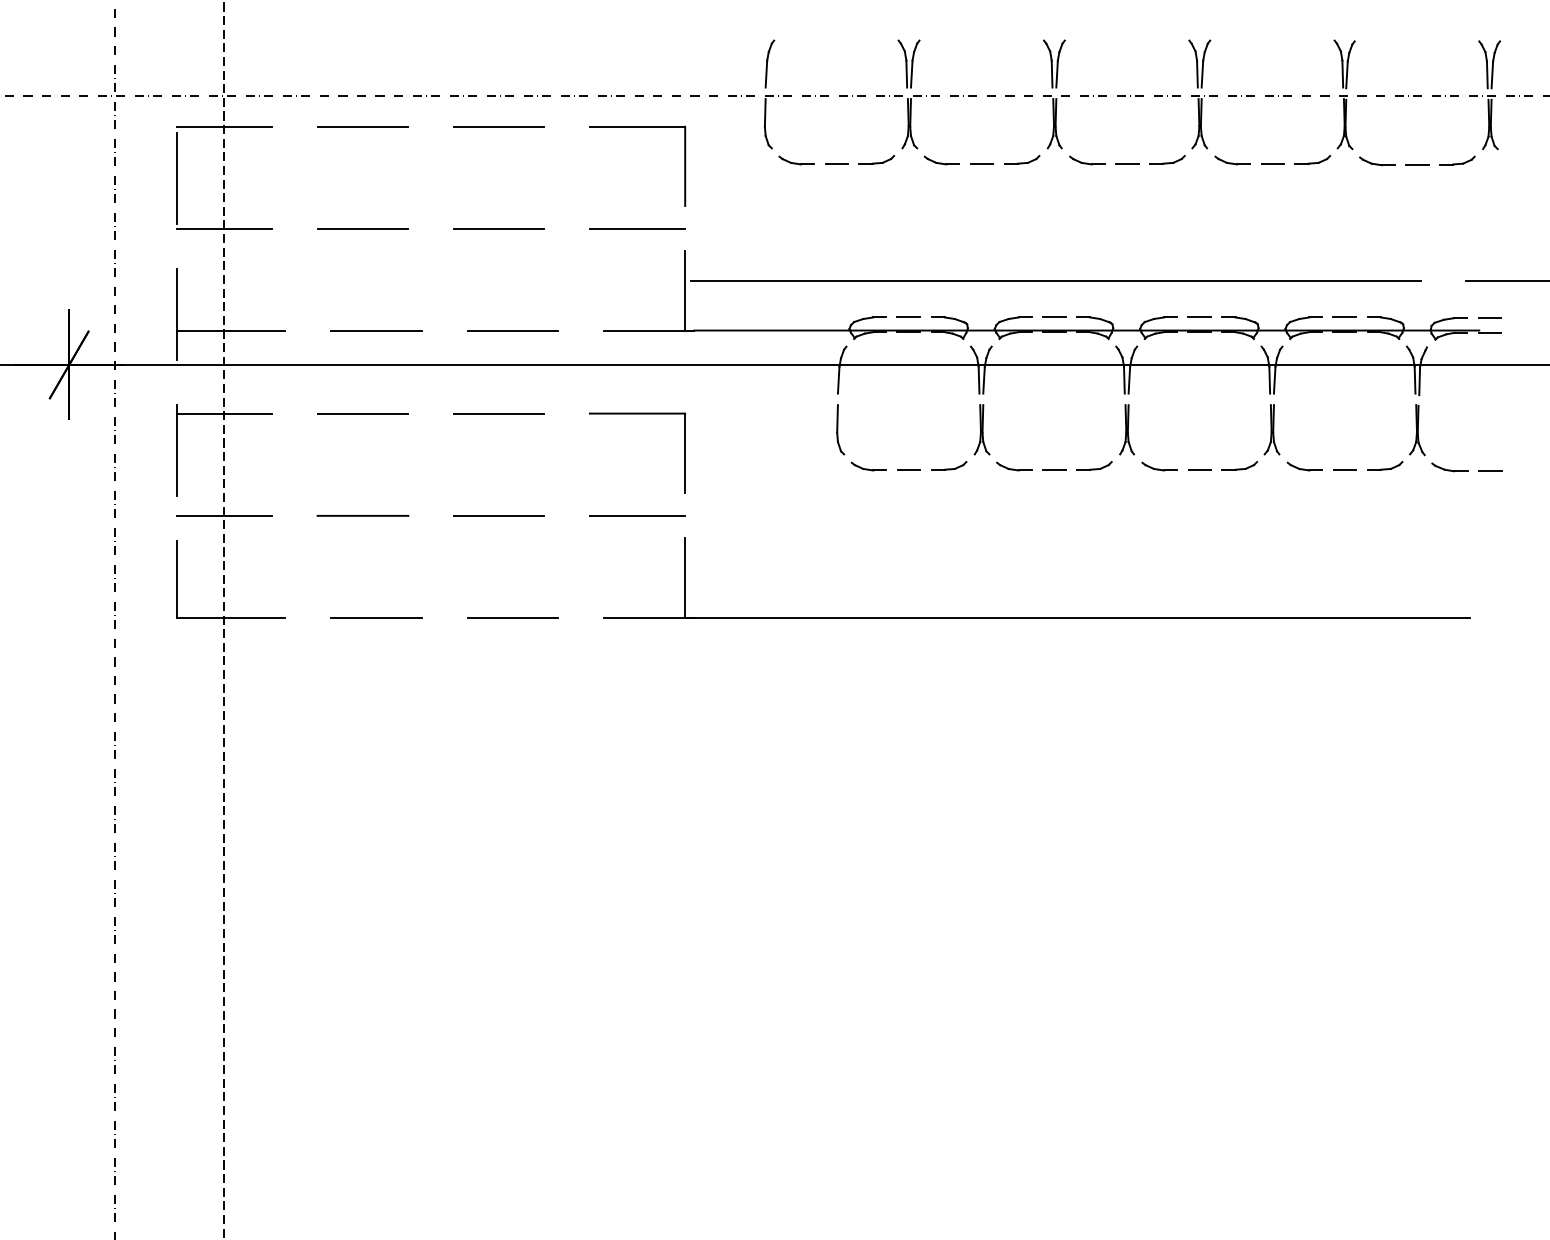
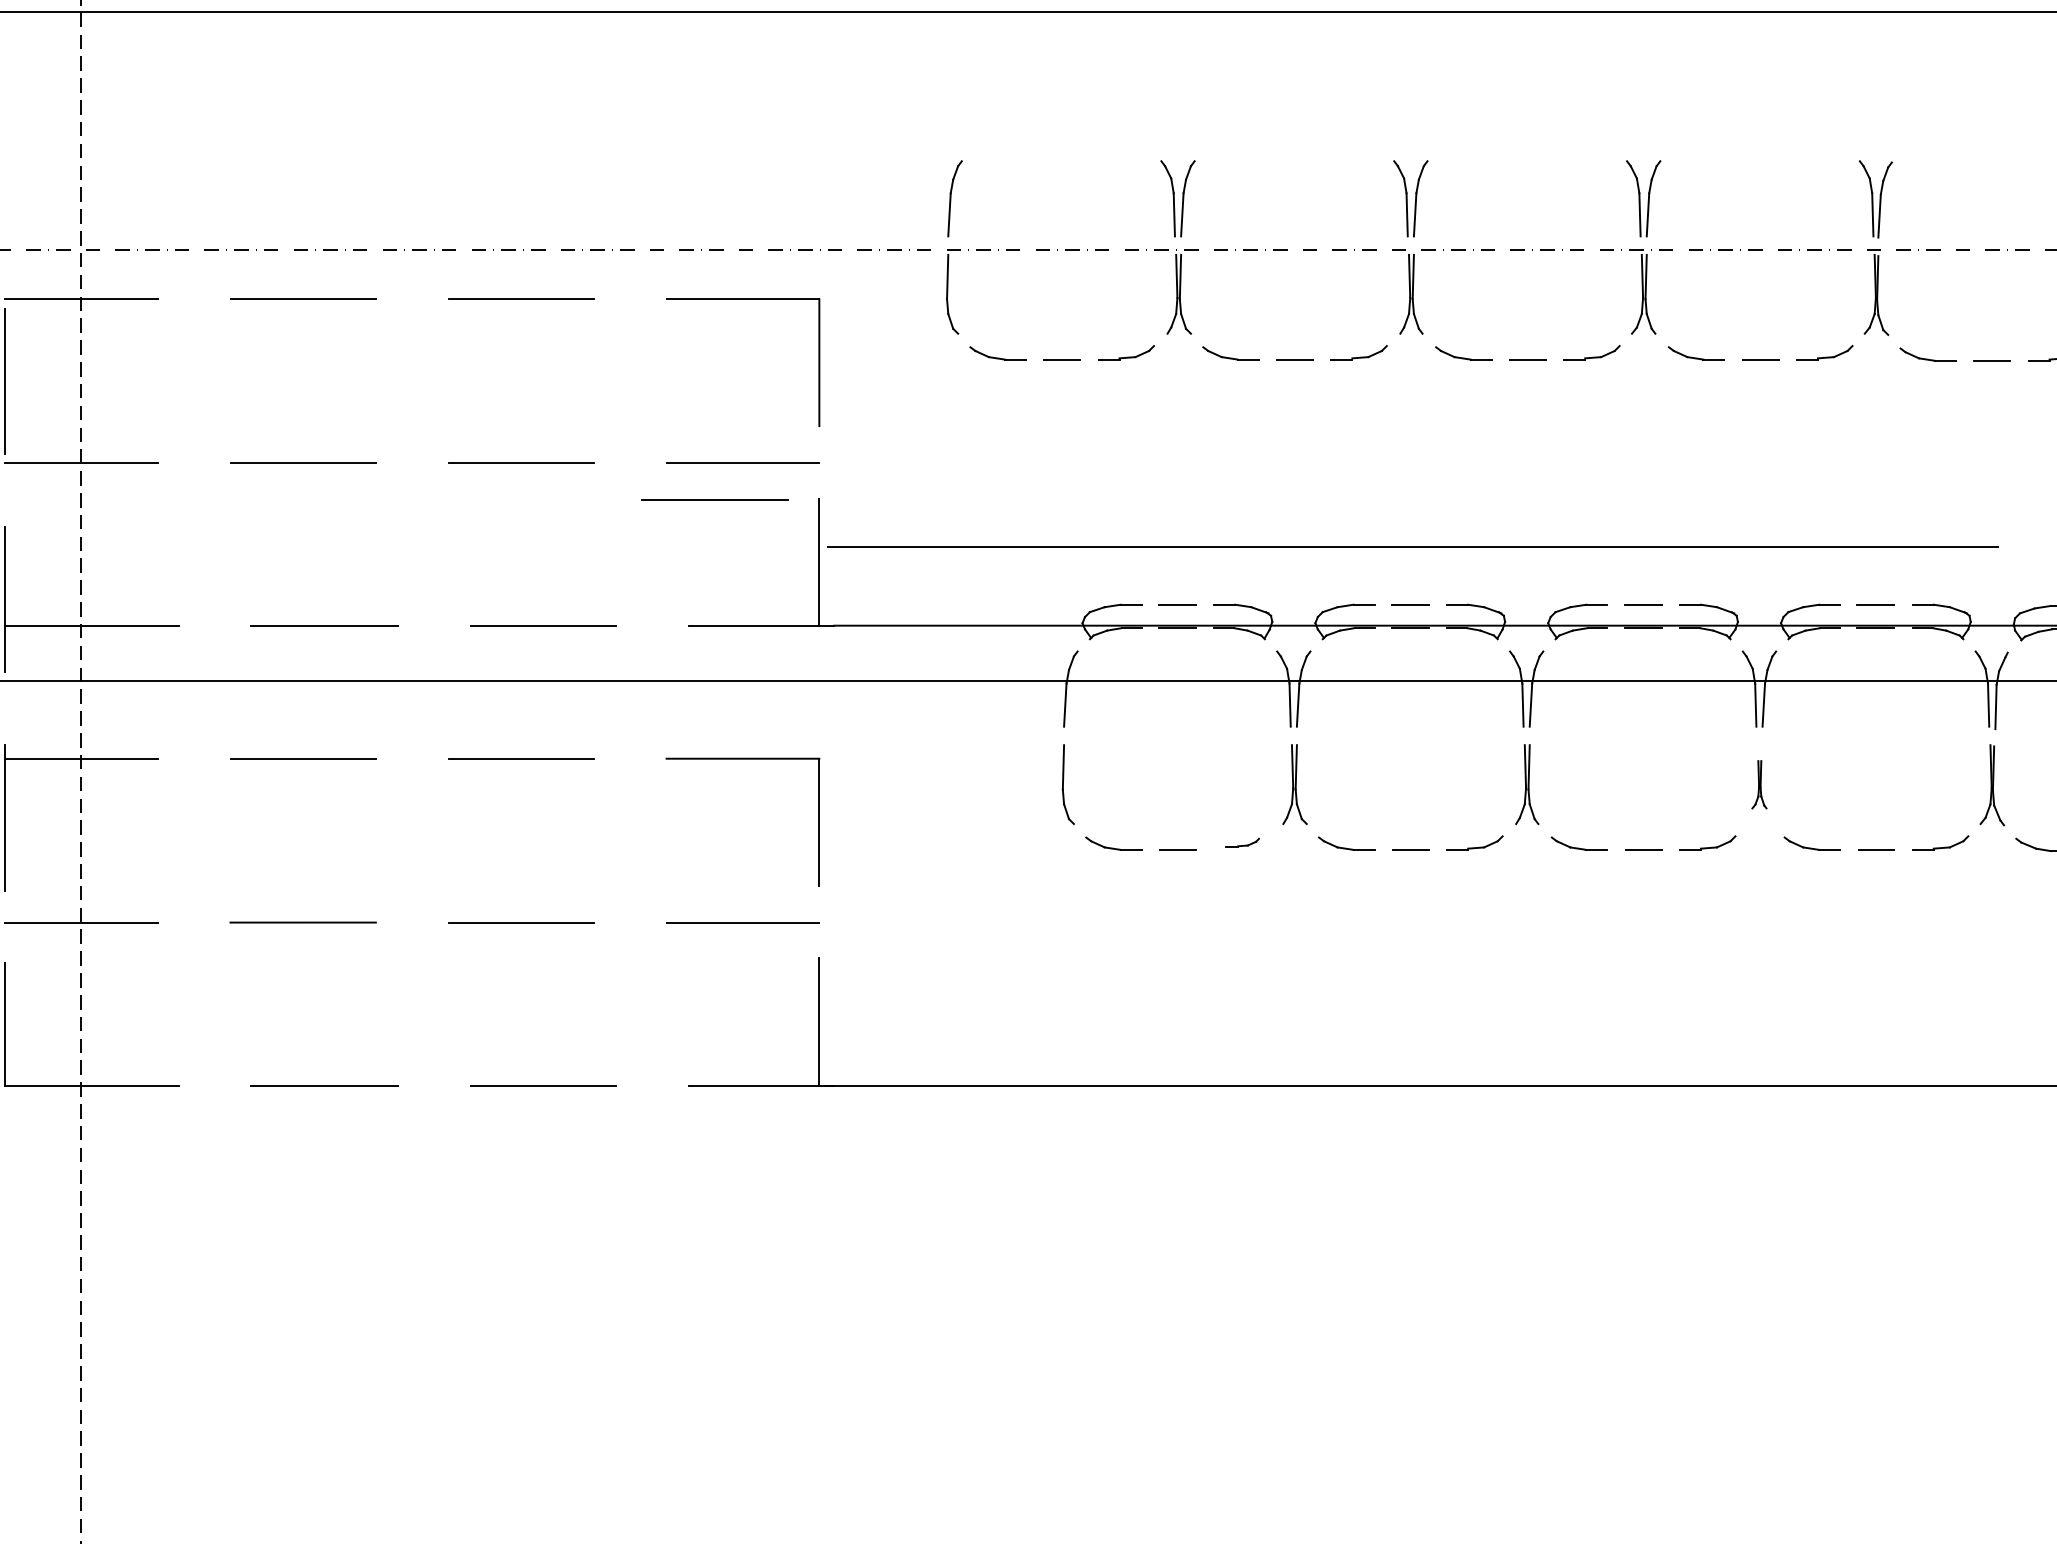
line: (619, 251) -> (714, 499), added
part: (1271, 429) -> (1758, 784), size x0.6
part: (949, 465) -> (1242, 841), size x0.6

